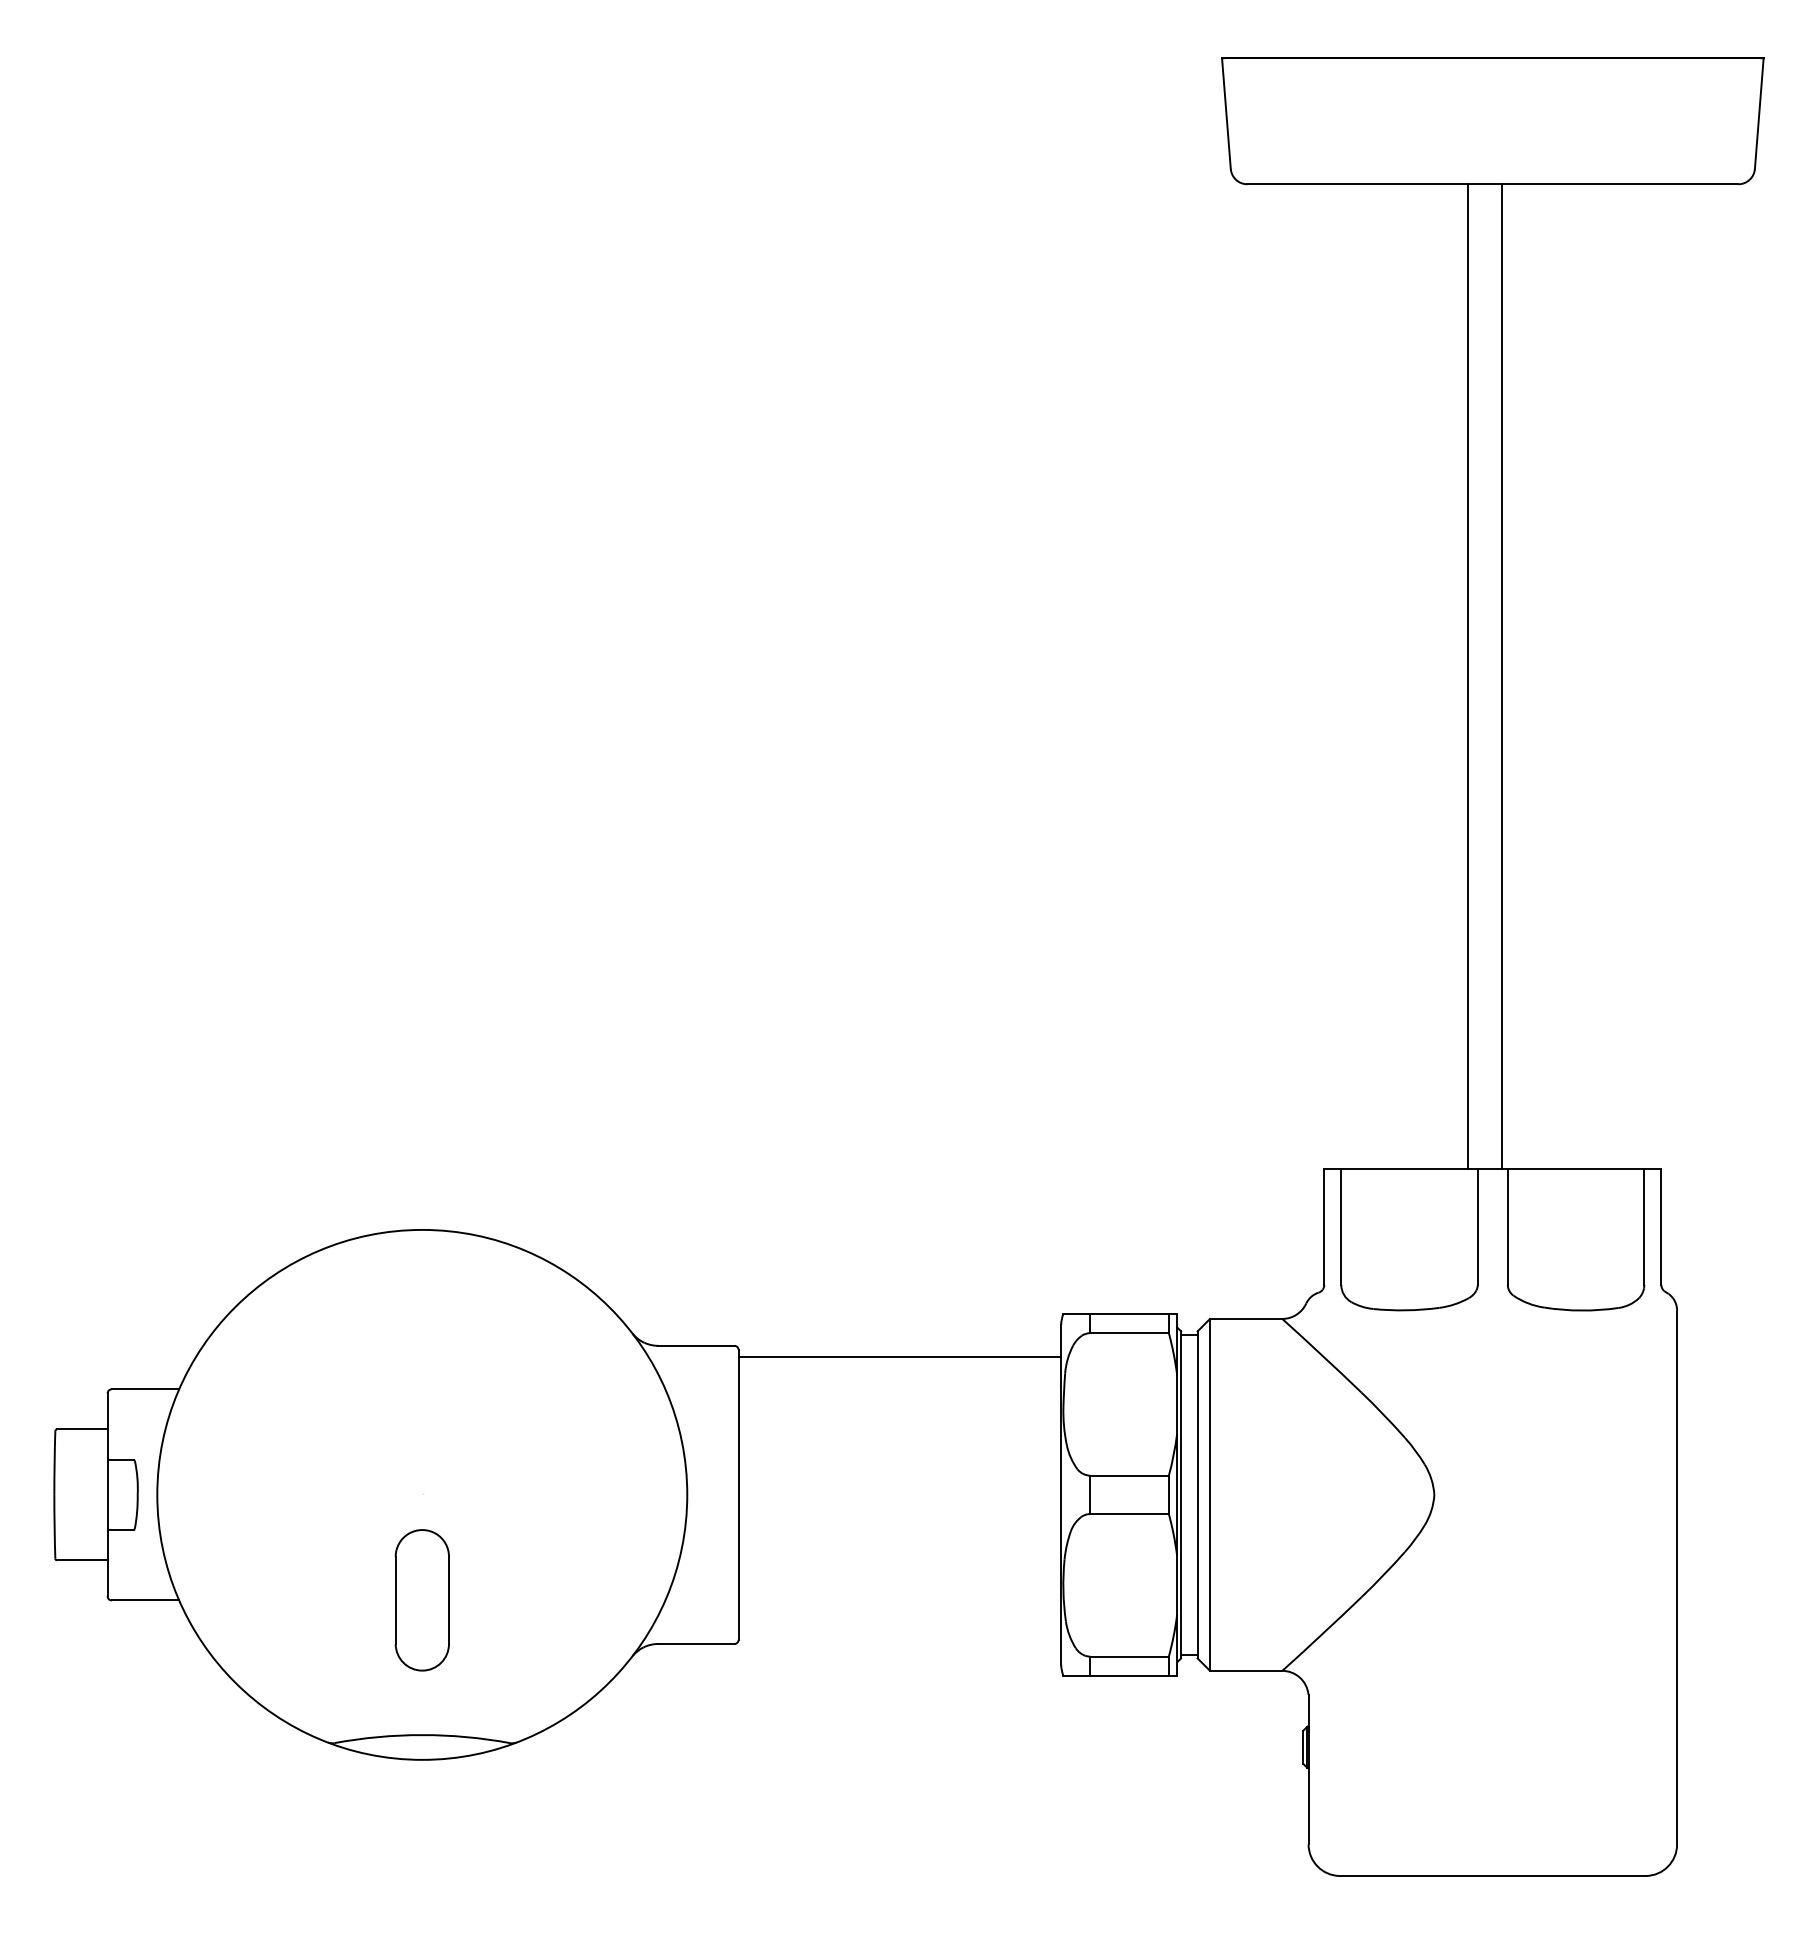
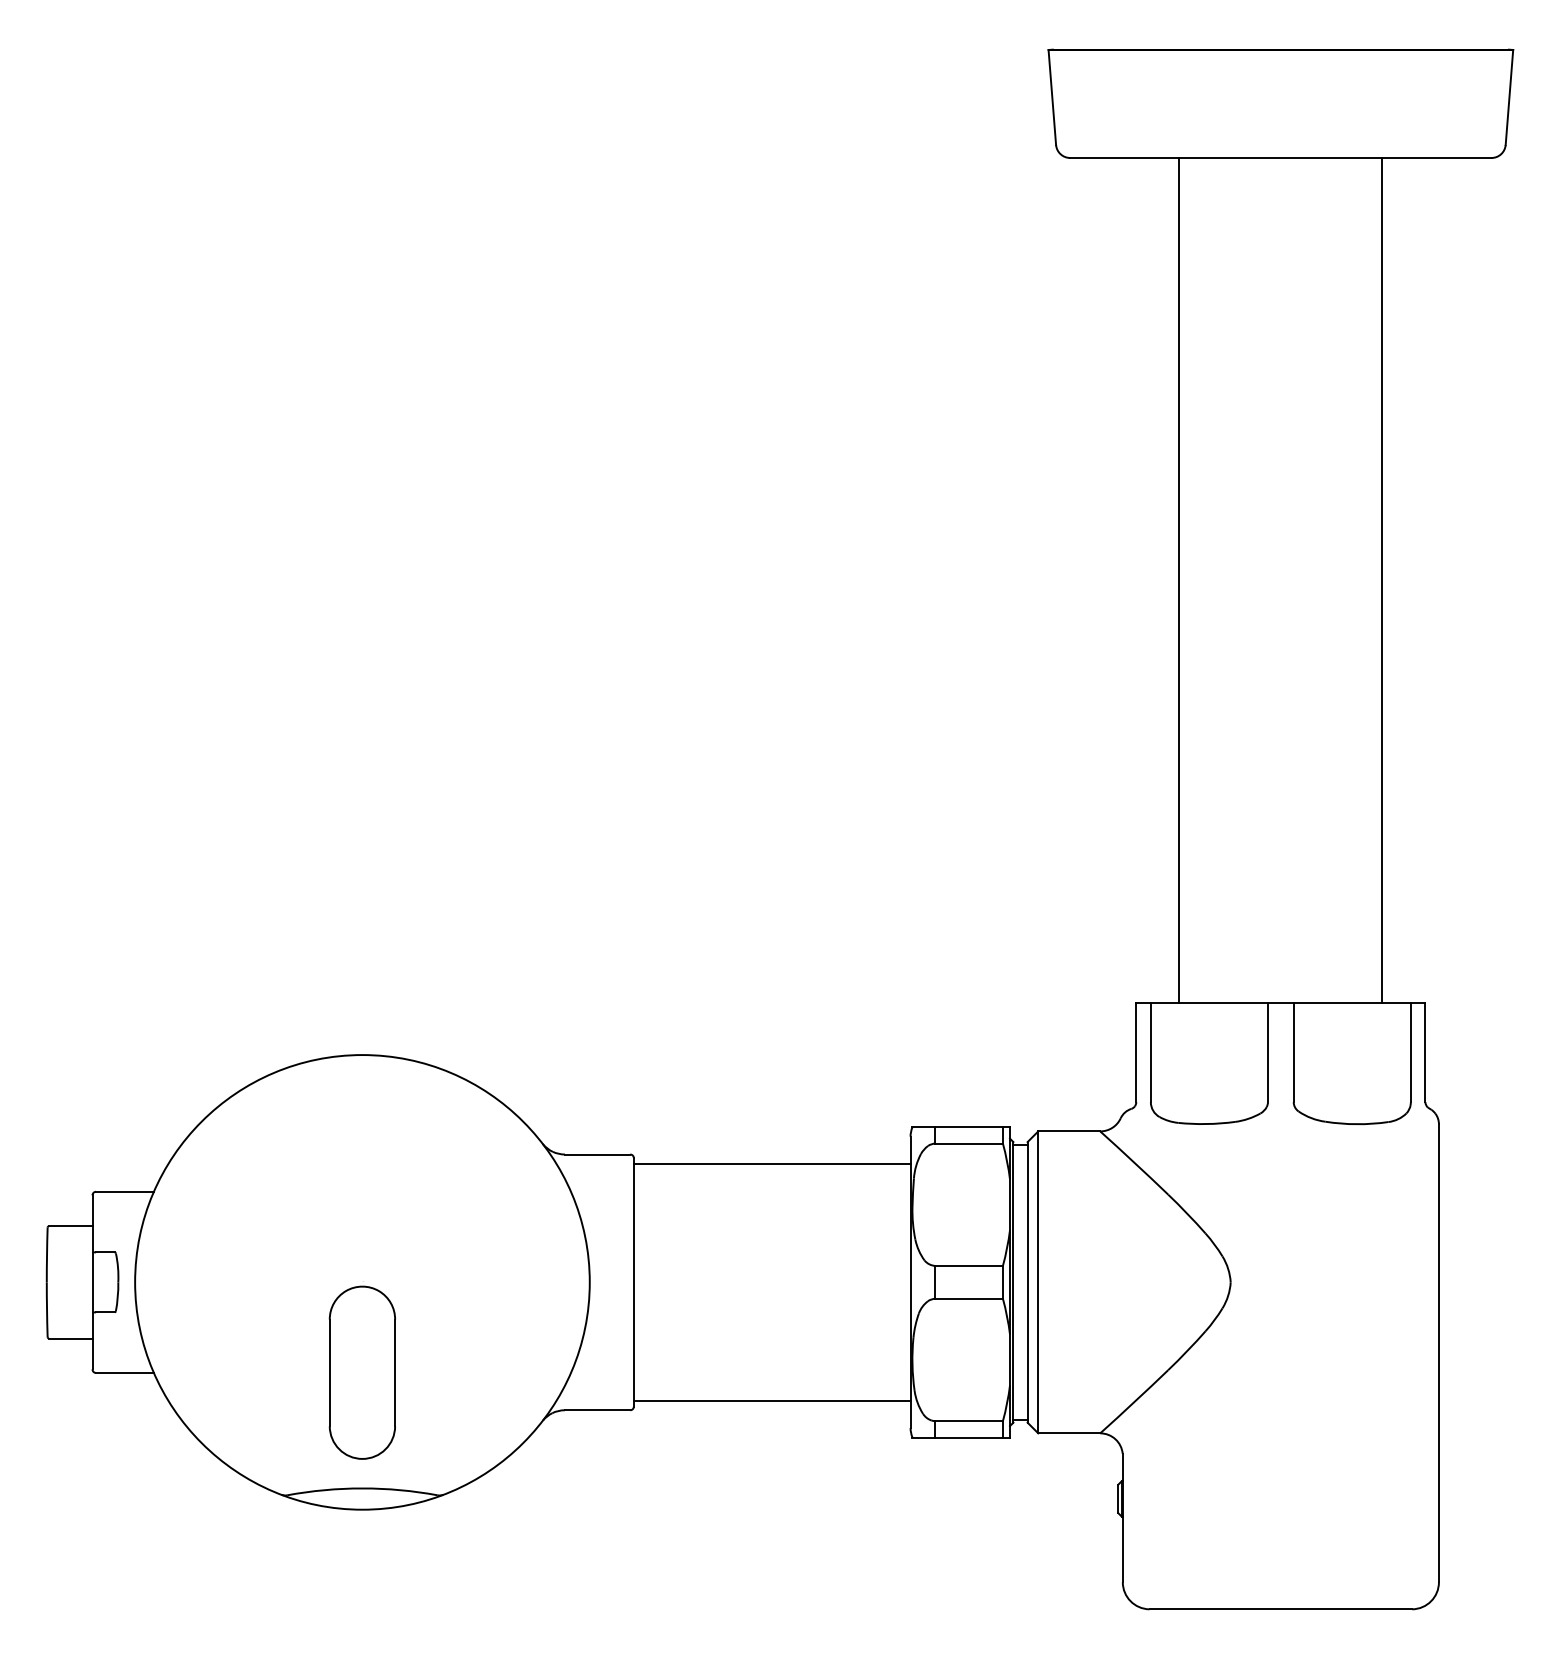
line: (1468, 676) -> (1179, 580), moved
line: (1502, 676) -> (1382, 580), moved
part: (422, 1600) -> (362, 1372), size x1.43
line: (899, 1633) -> (771, 1401), added

